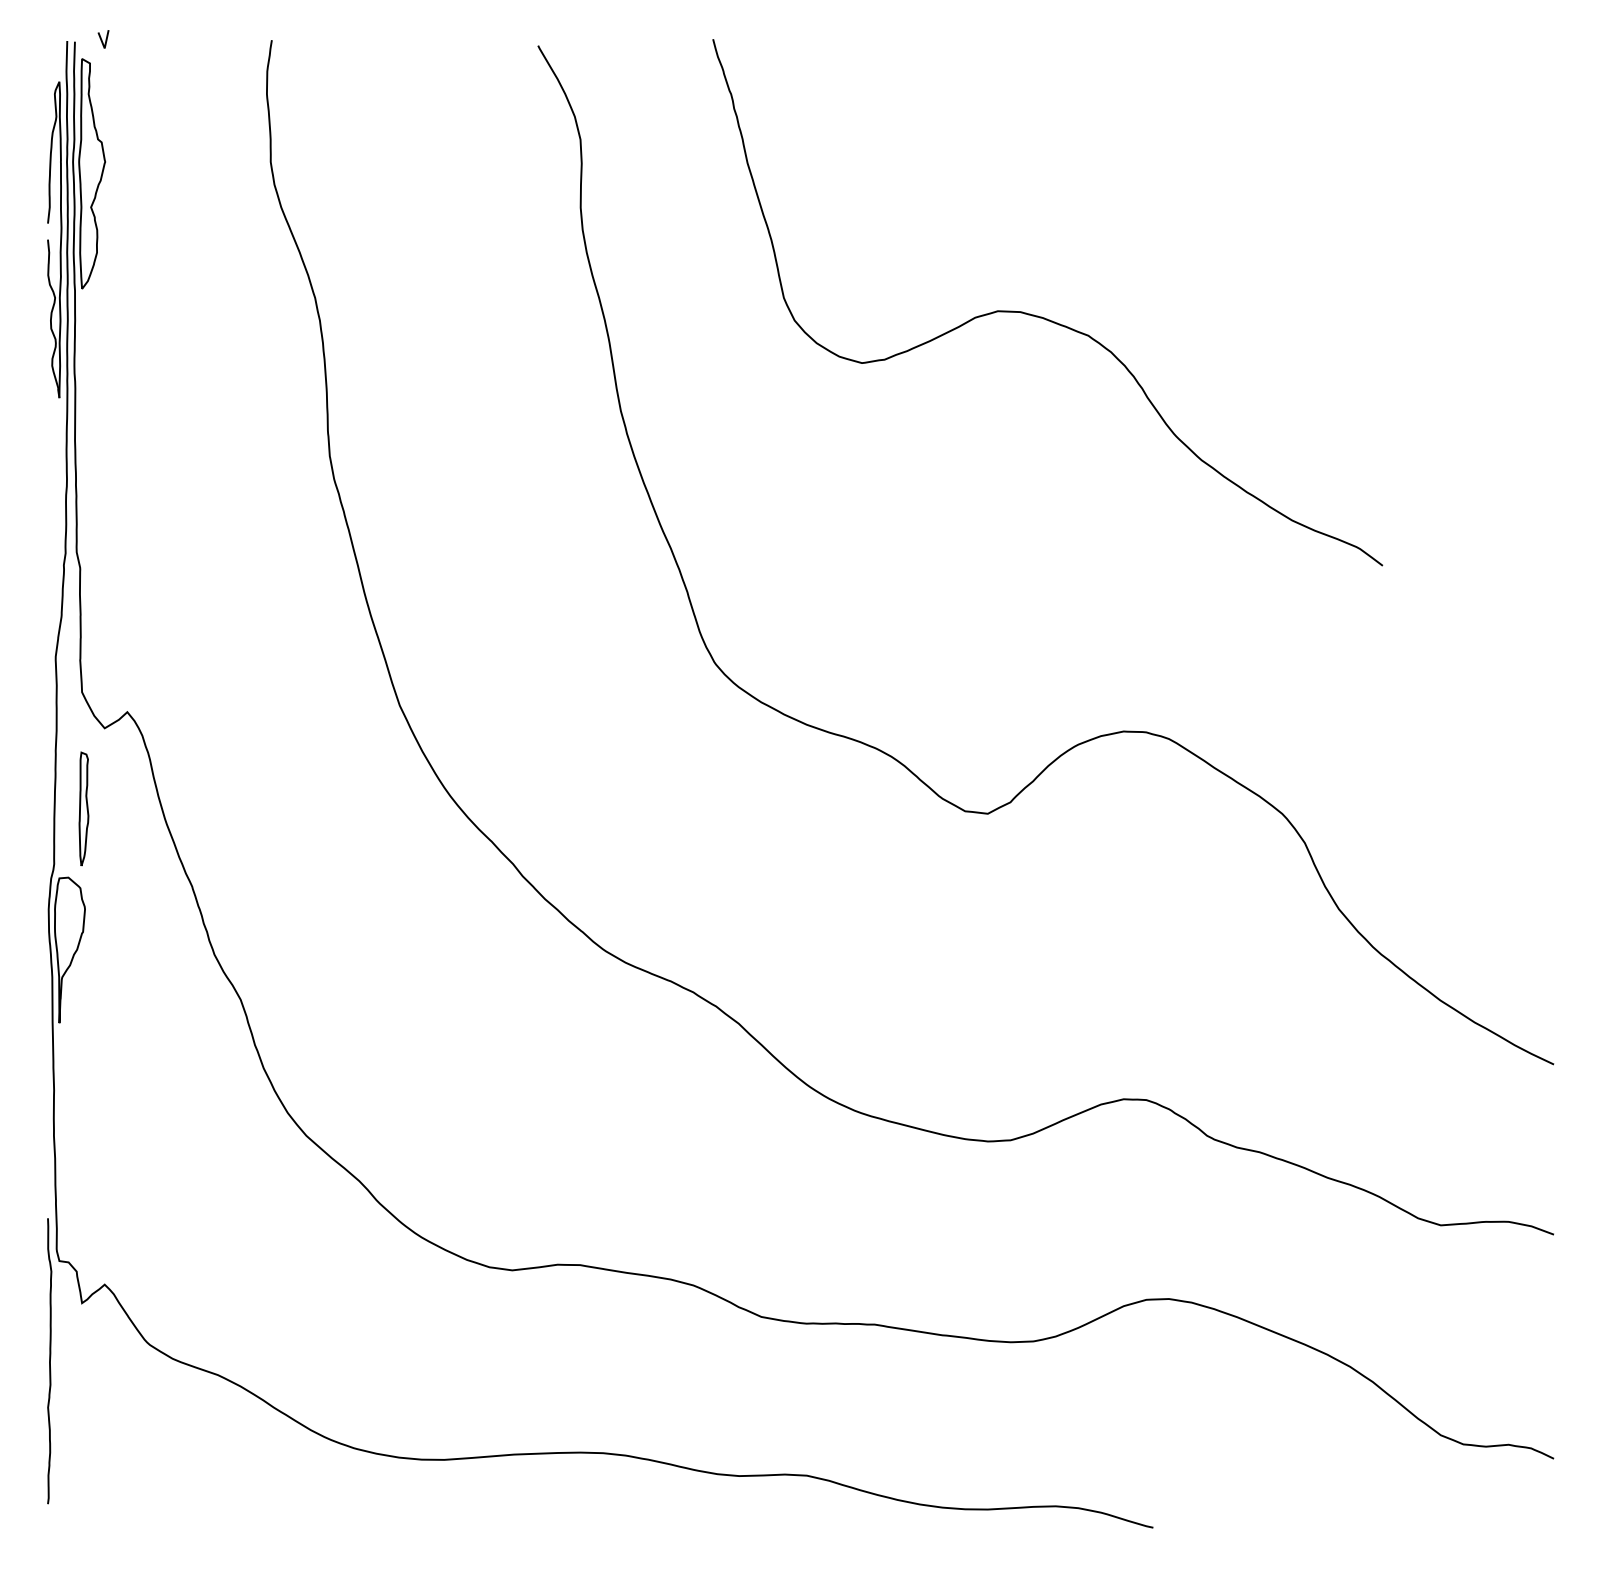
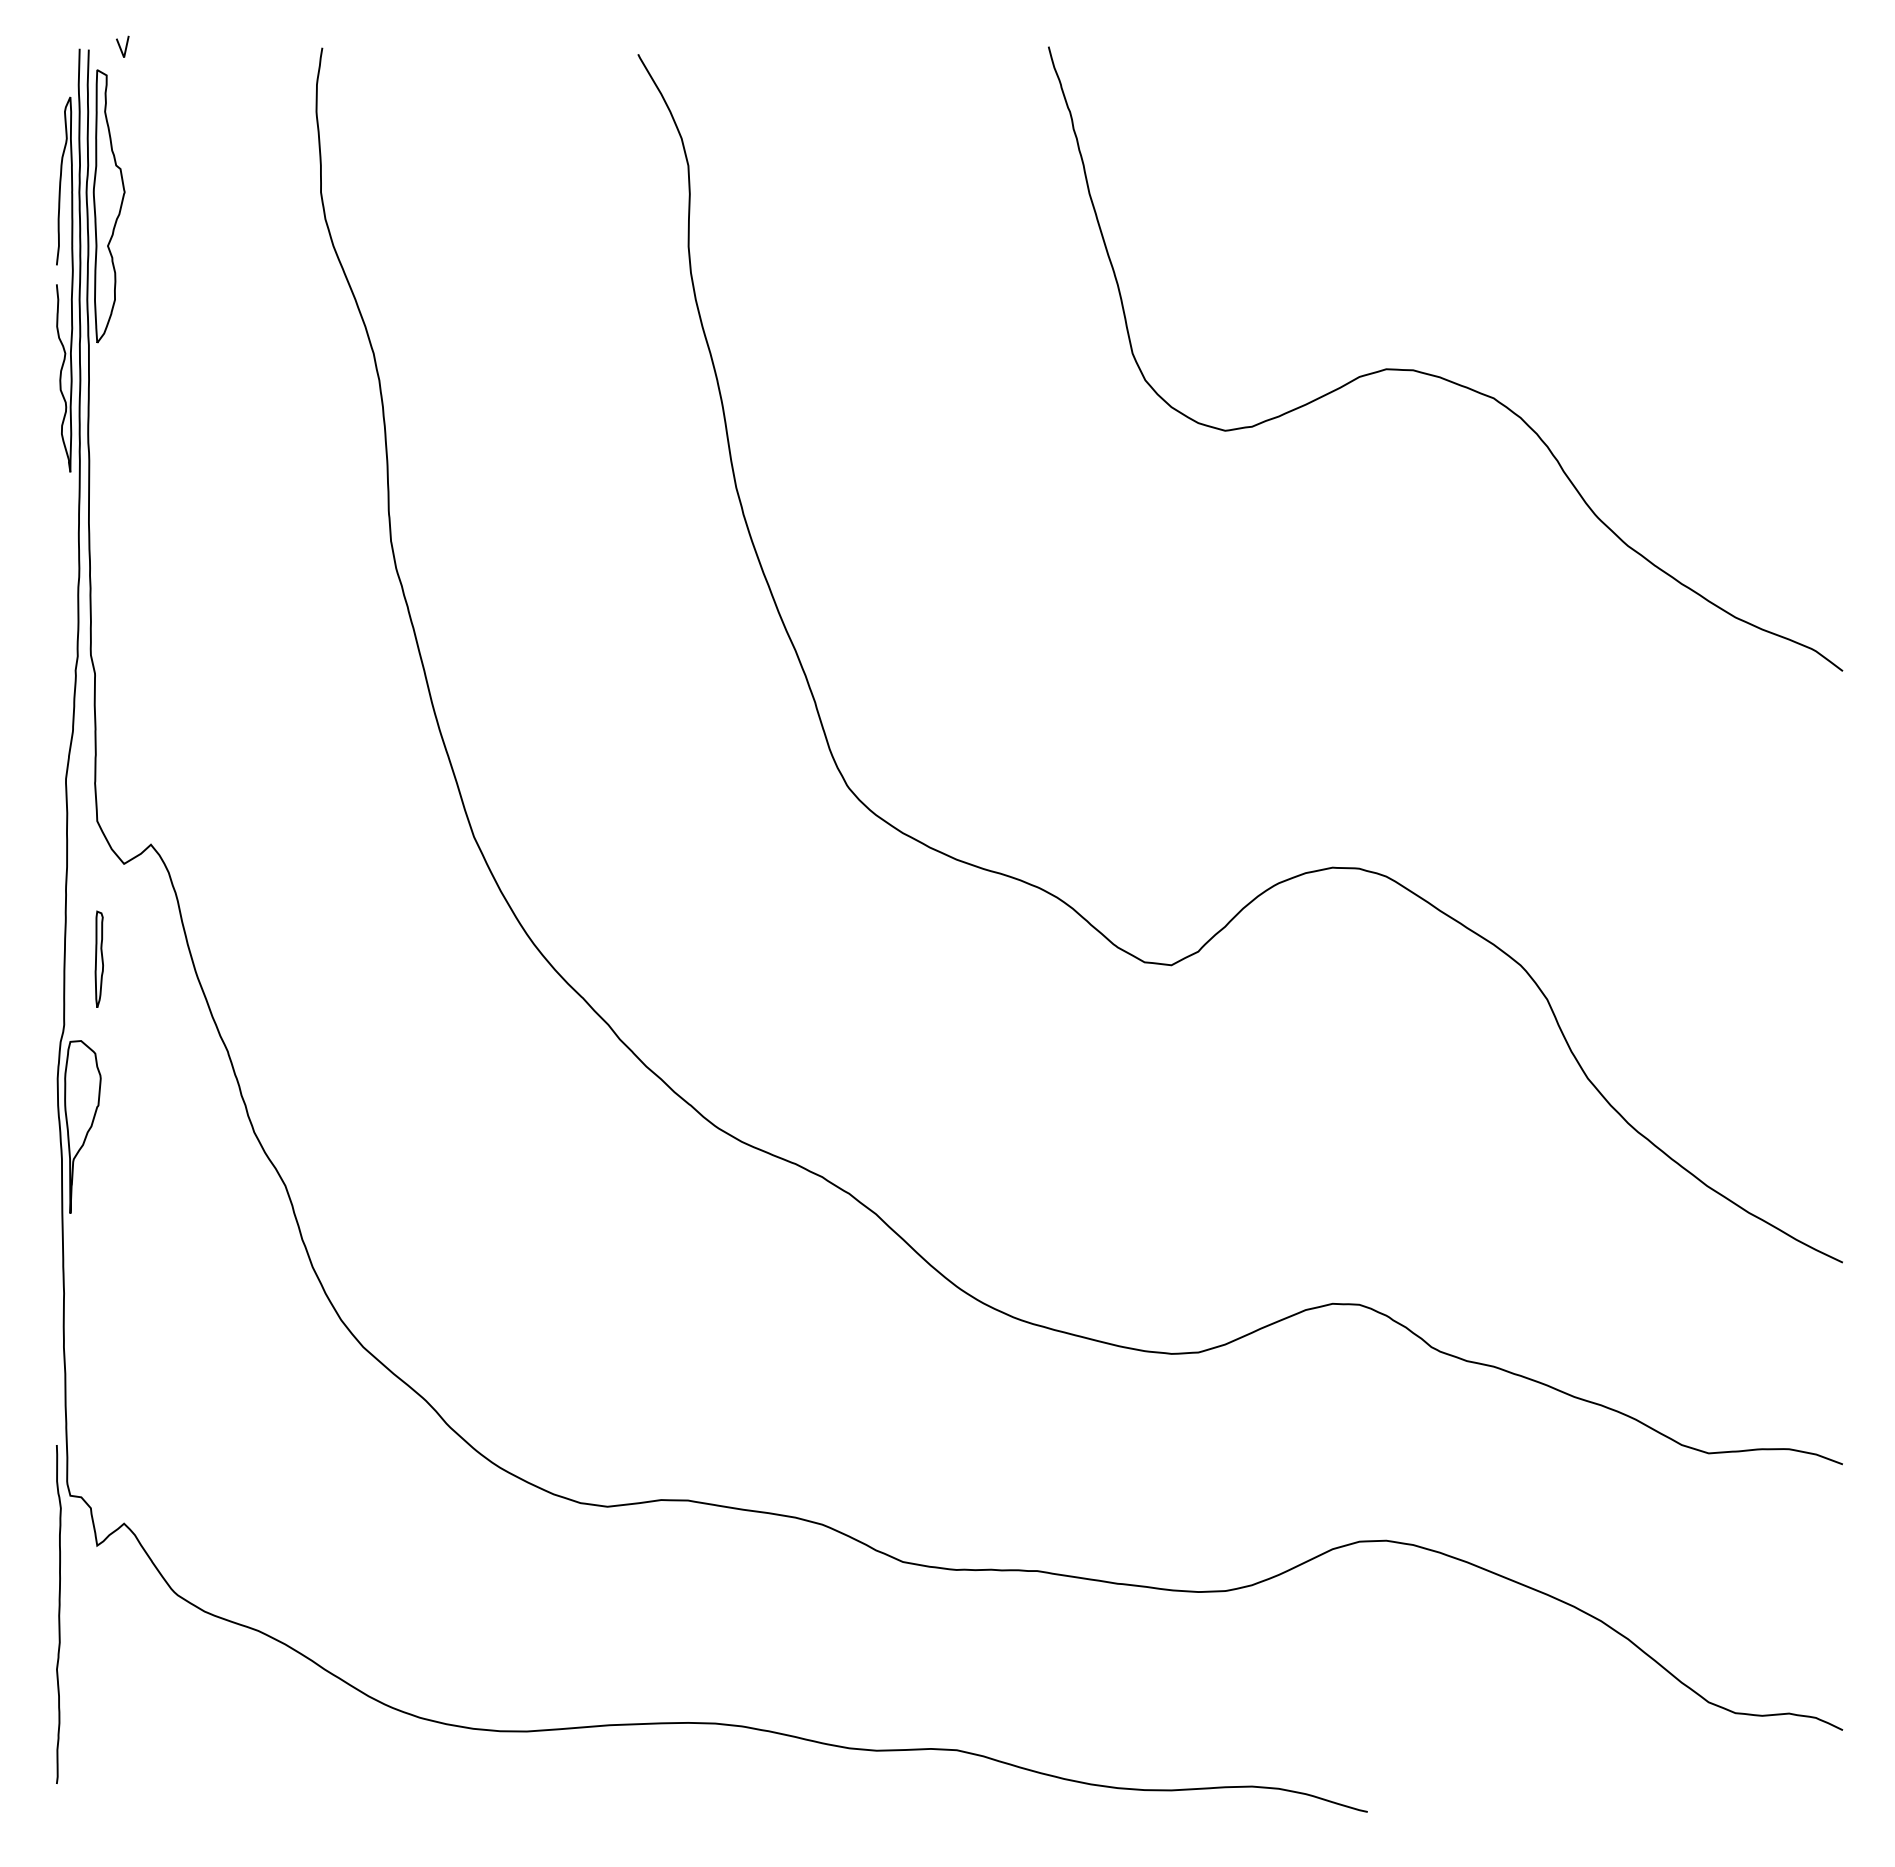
curve: (1043, 317) -> (1440, 376), moved
part: (83, 808) -> (98, 958), size x0.71

